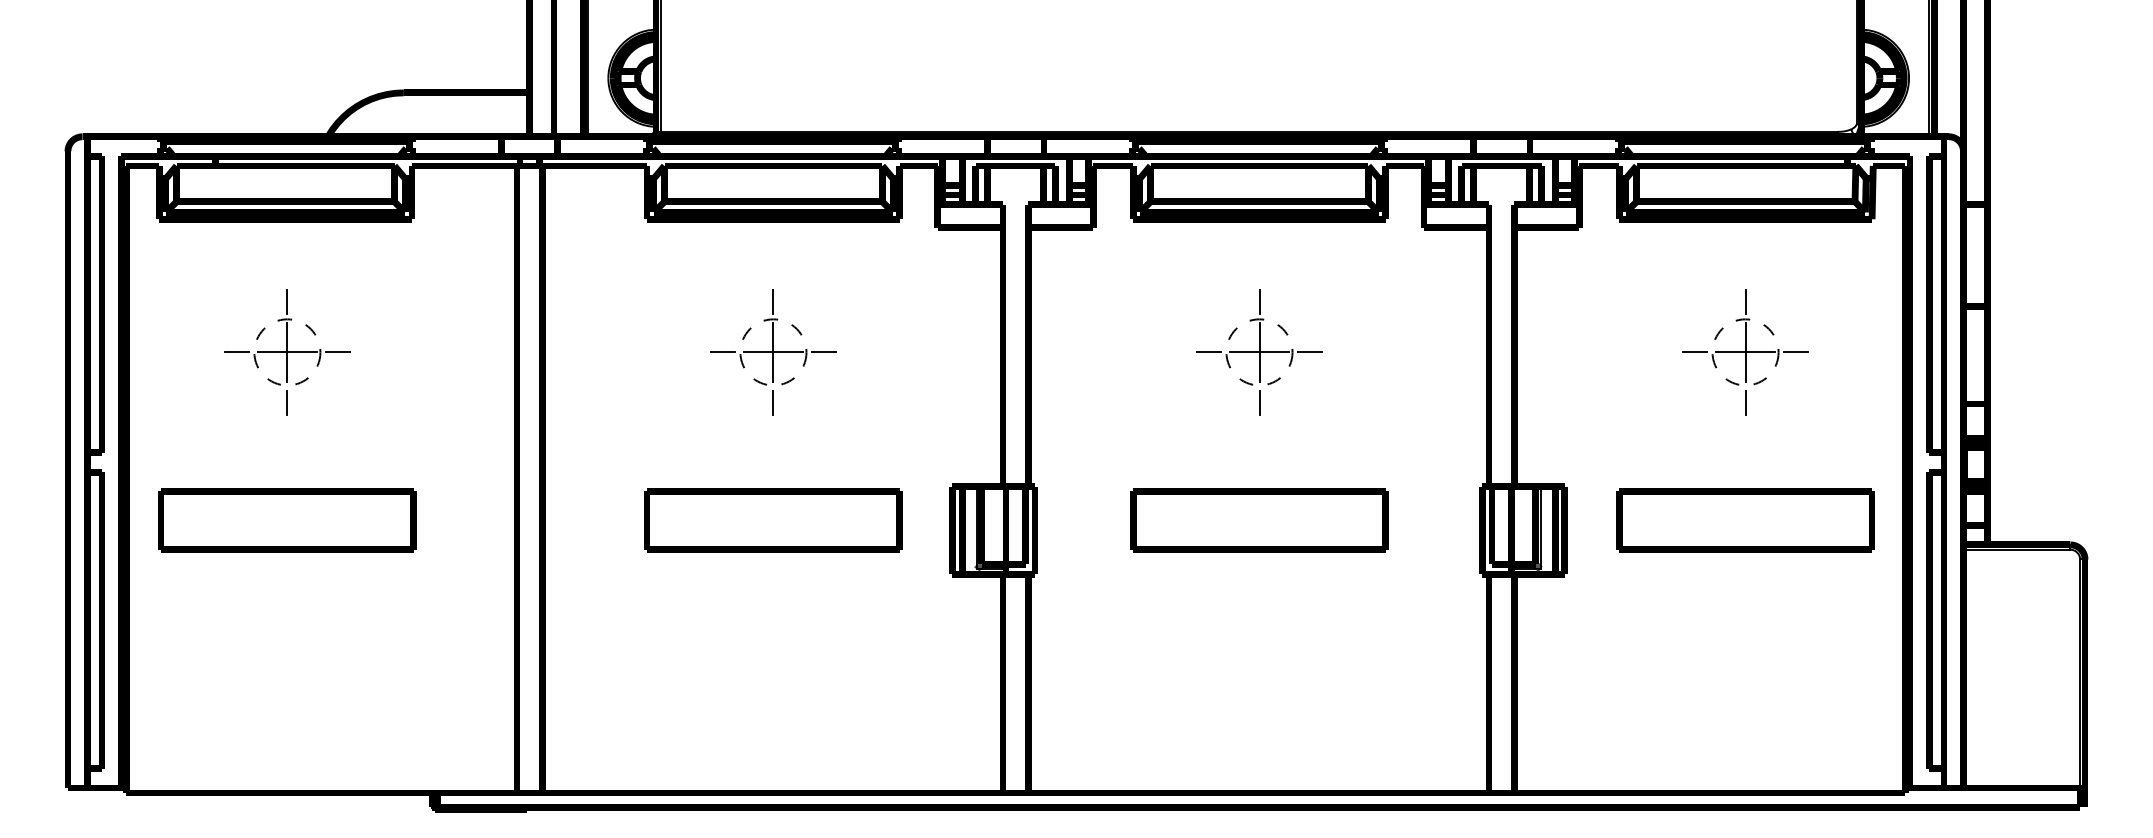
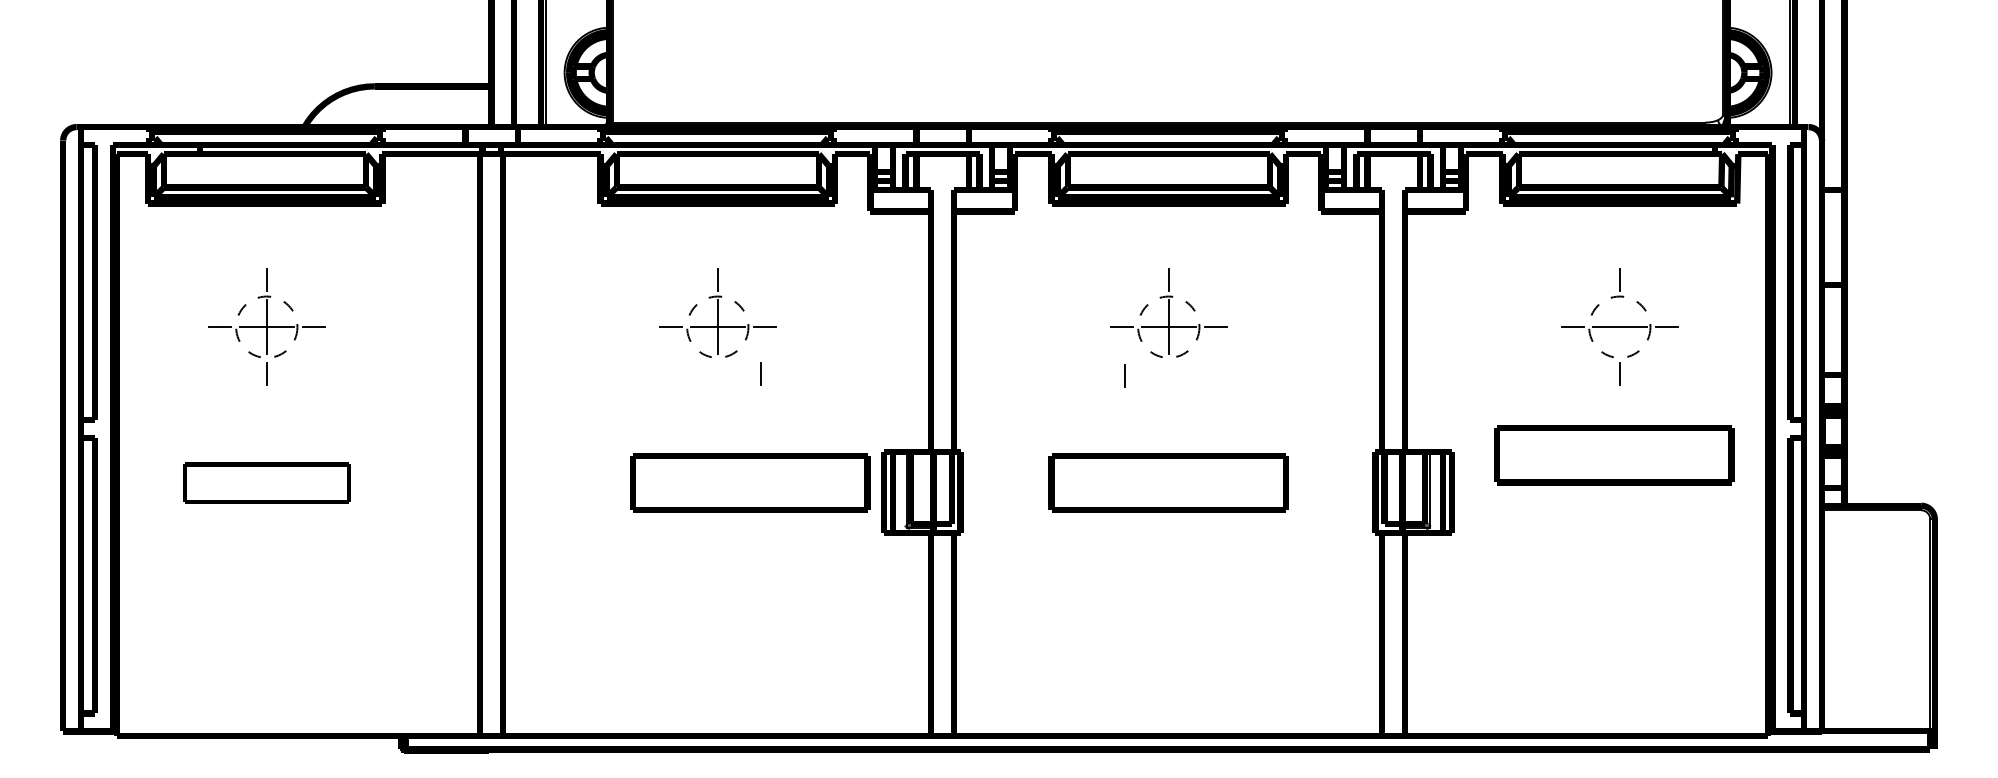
line: (1745, 352) -> (1619, 327), removed
line: (772, 402) -> (759, 373), moved
line: (1259, 402) -> (1125, 375), moved
part: (287, 520) -> (266, 483), size x0.7
part: (773, 520) -> (750, 483), moved
part: (1745, 520) -> (1614, 455), moved

